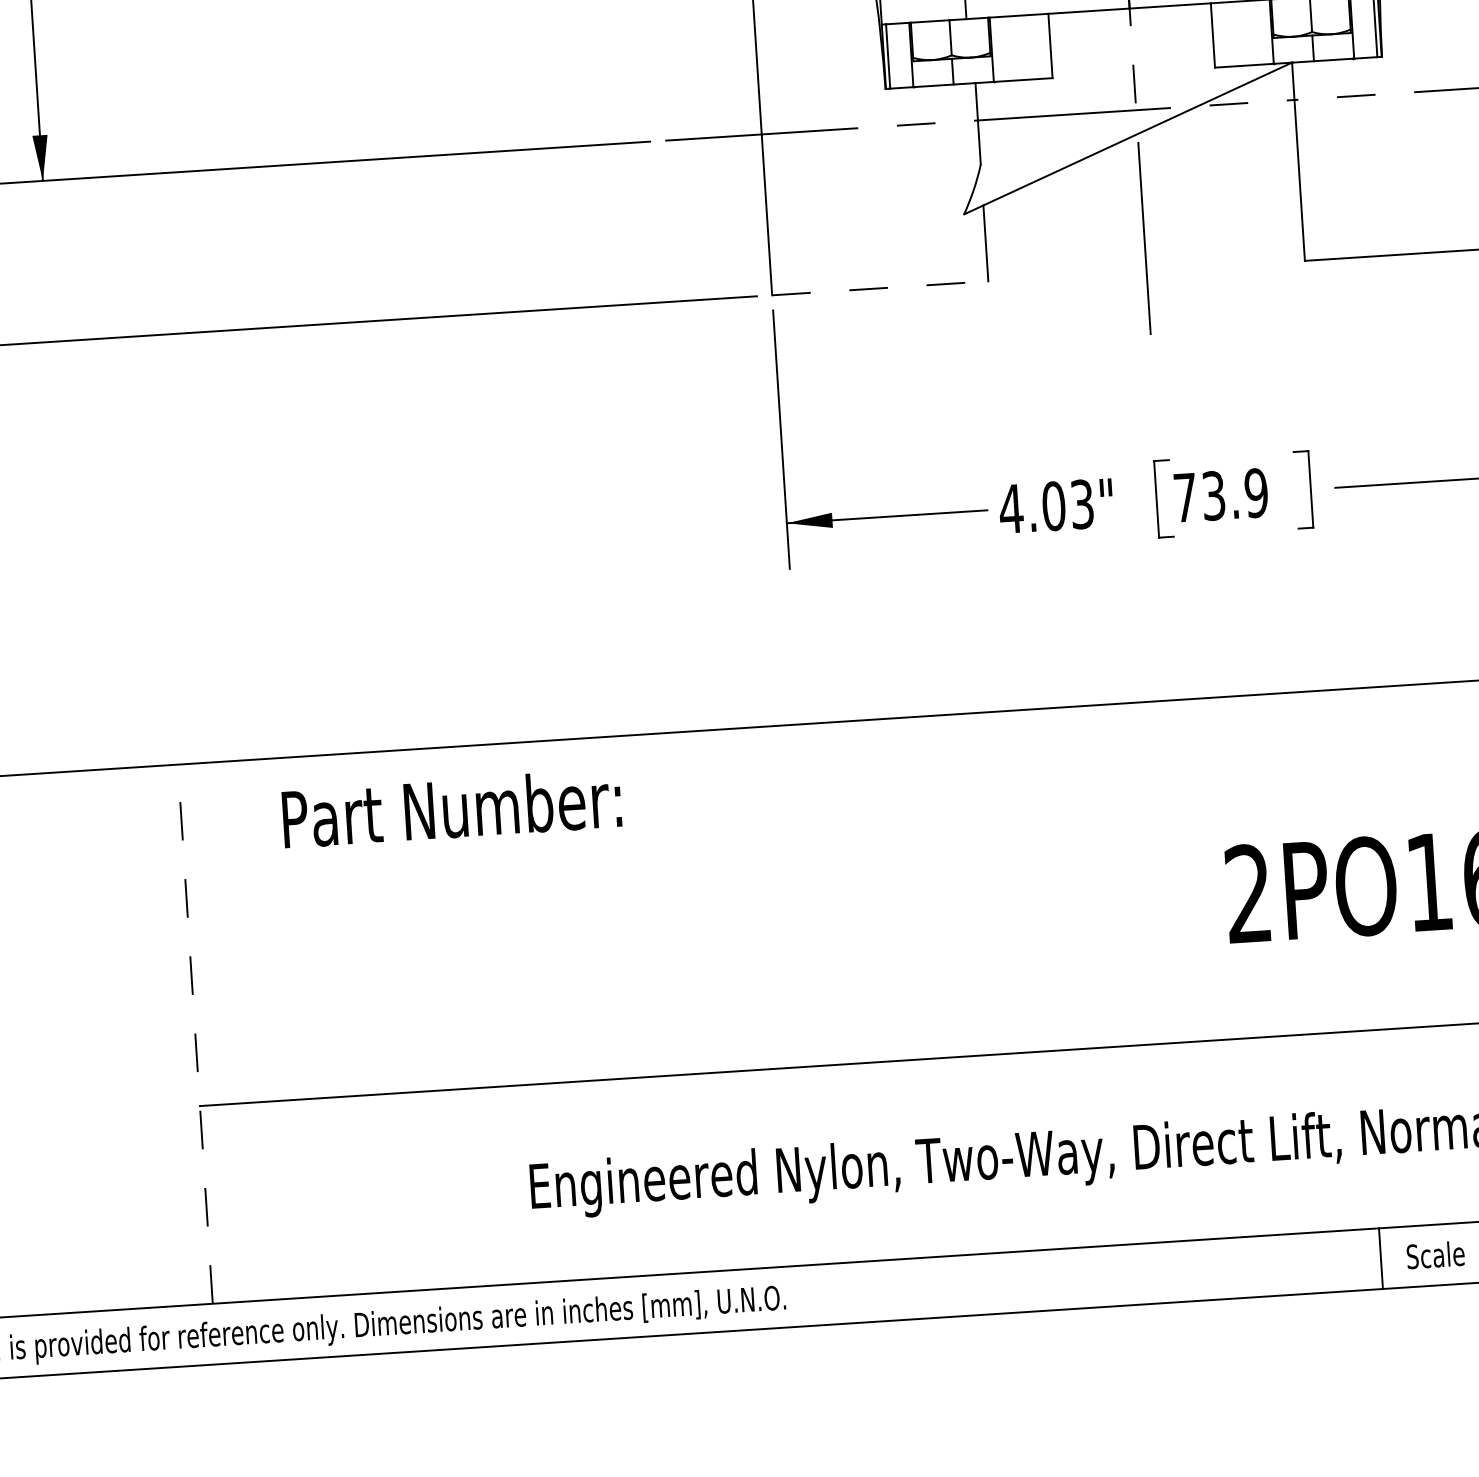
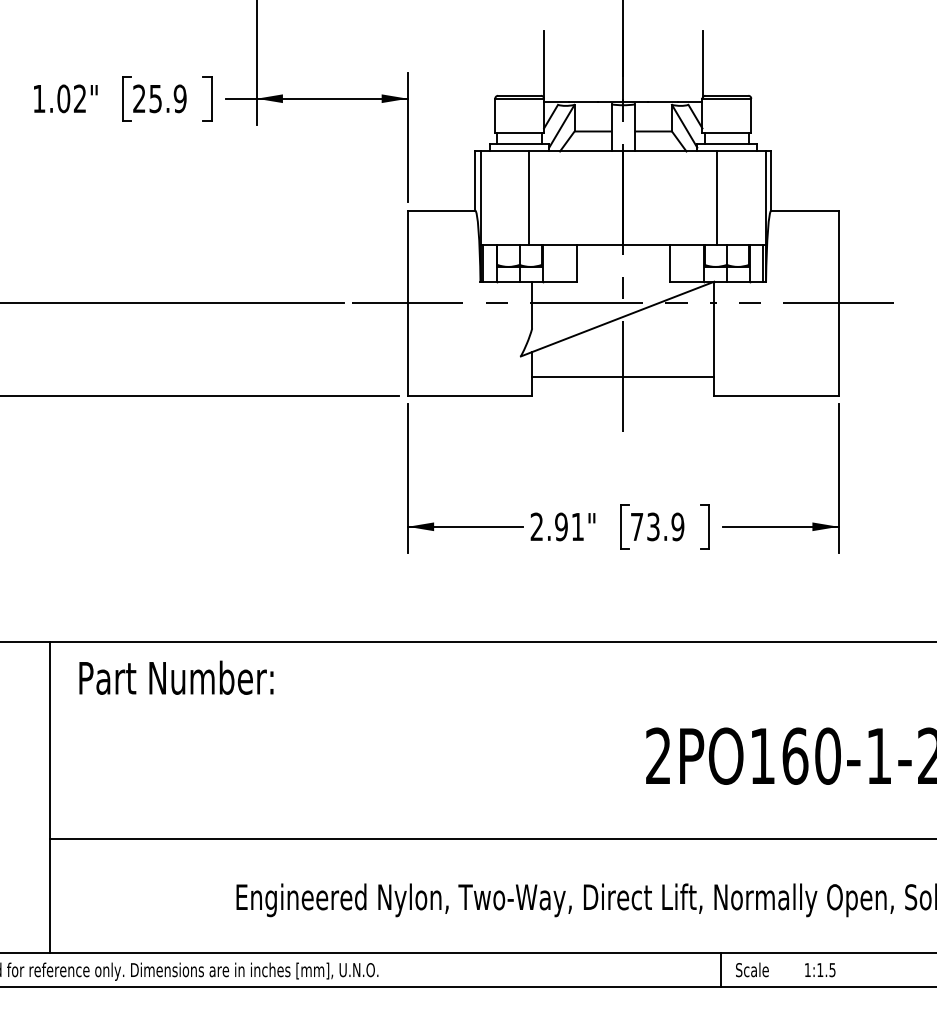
line: (1144, 239) -> (623, 377), added
line: (880, 287) -> (470, 395), dashed -> solid
text: (1045, 506) -> (556, 526), 4.03" -> 2.91"
text: (451, 808) -> (176, 677), moved
line: (195, 1034) -> (50, 797), dashed -> solid

